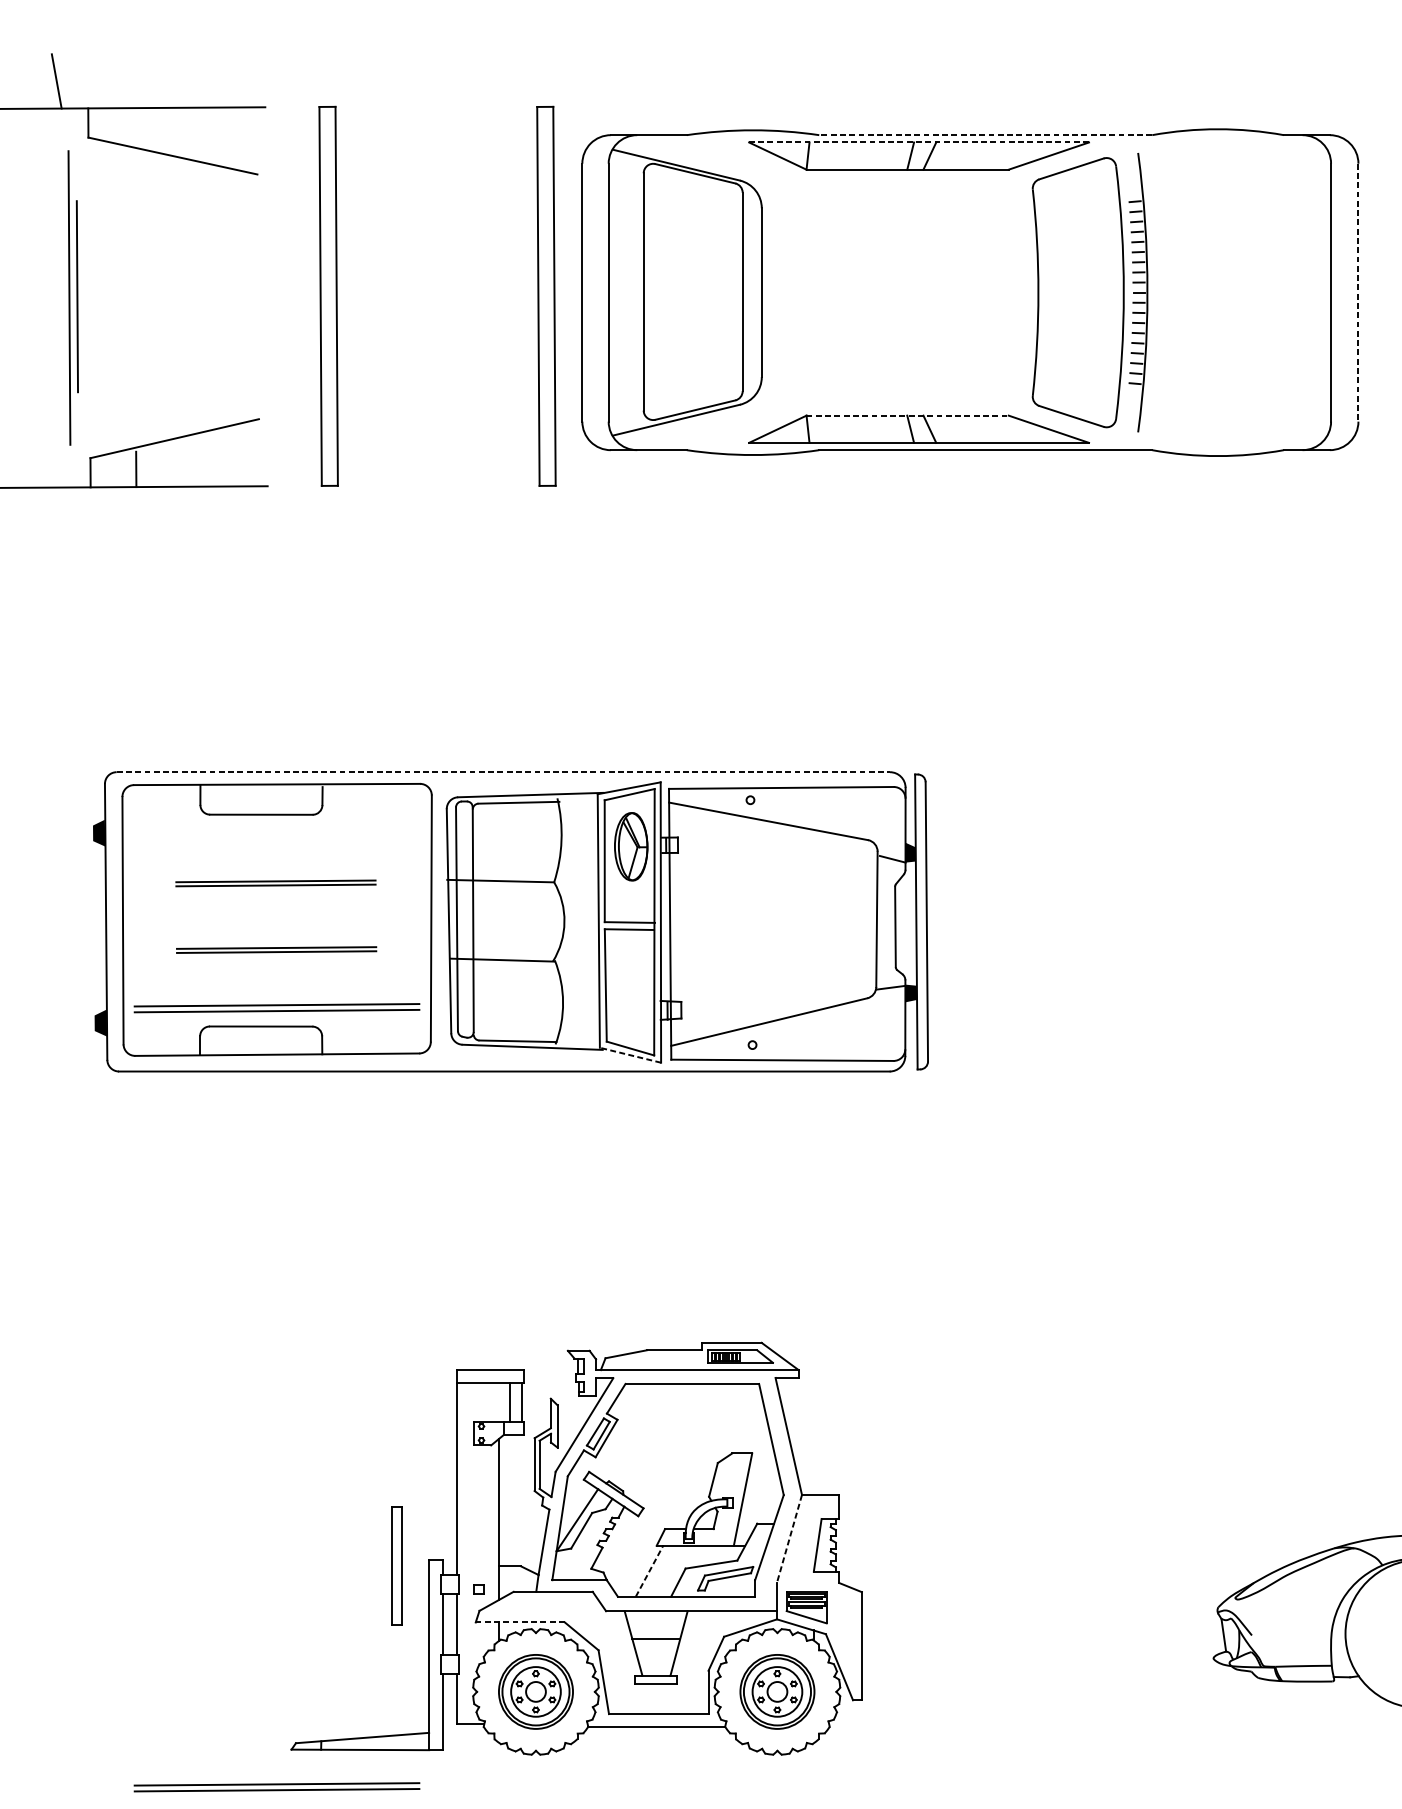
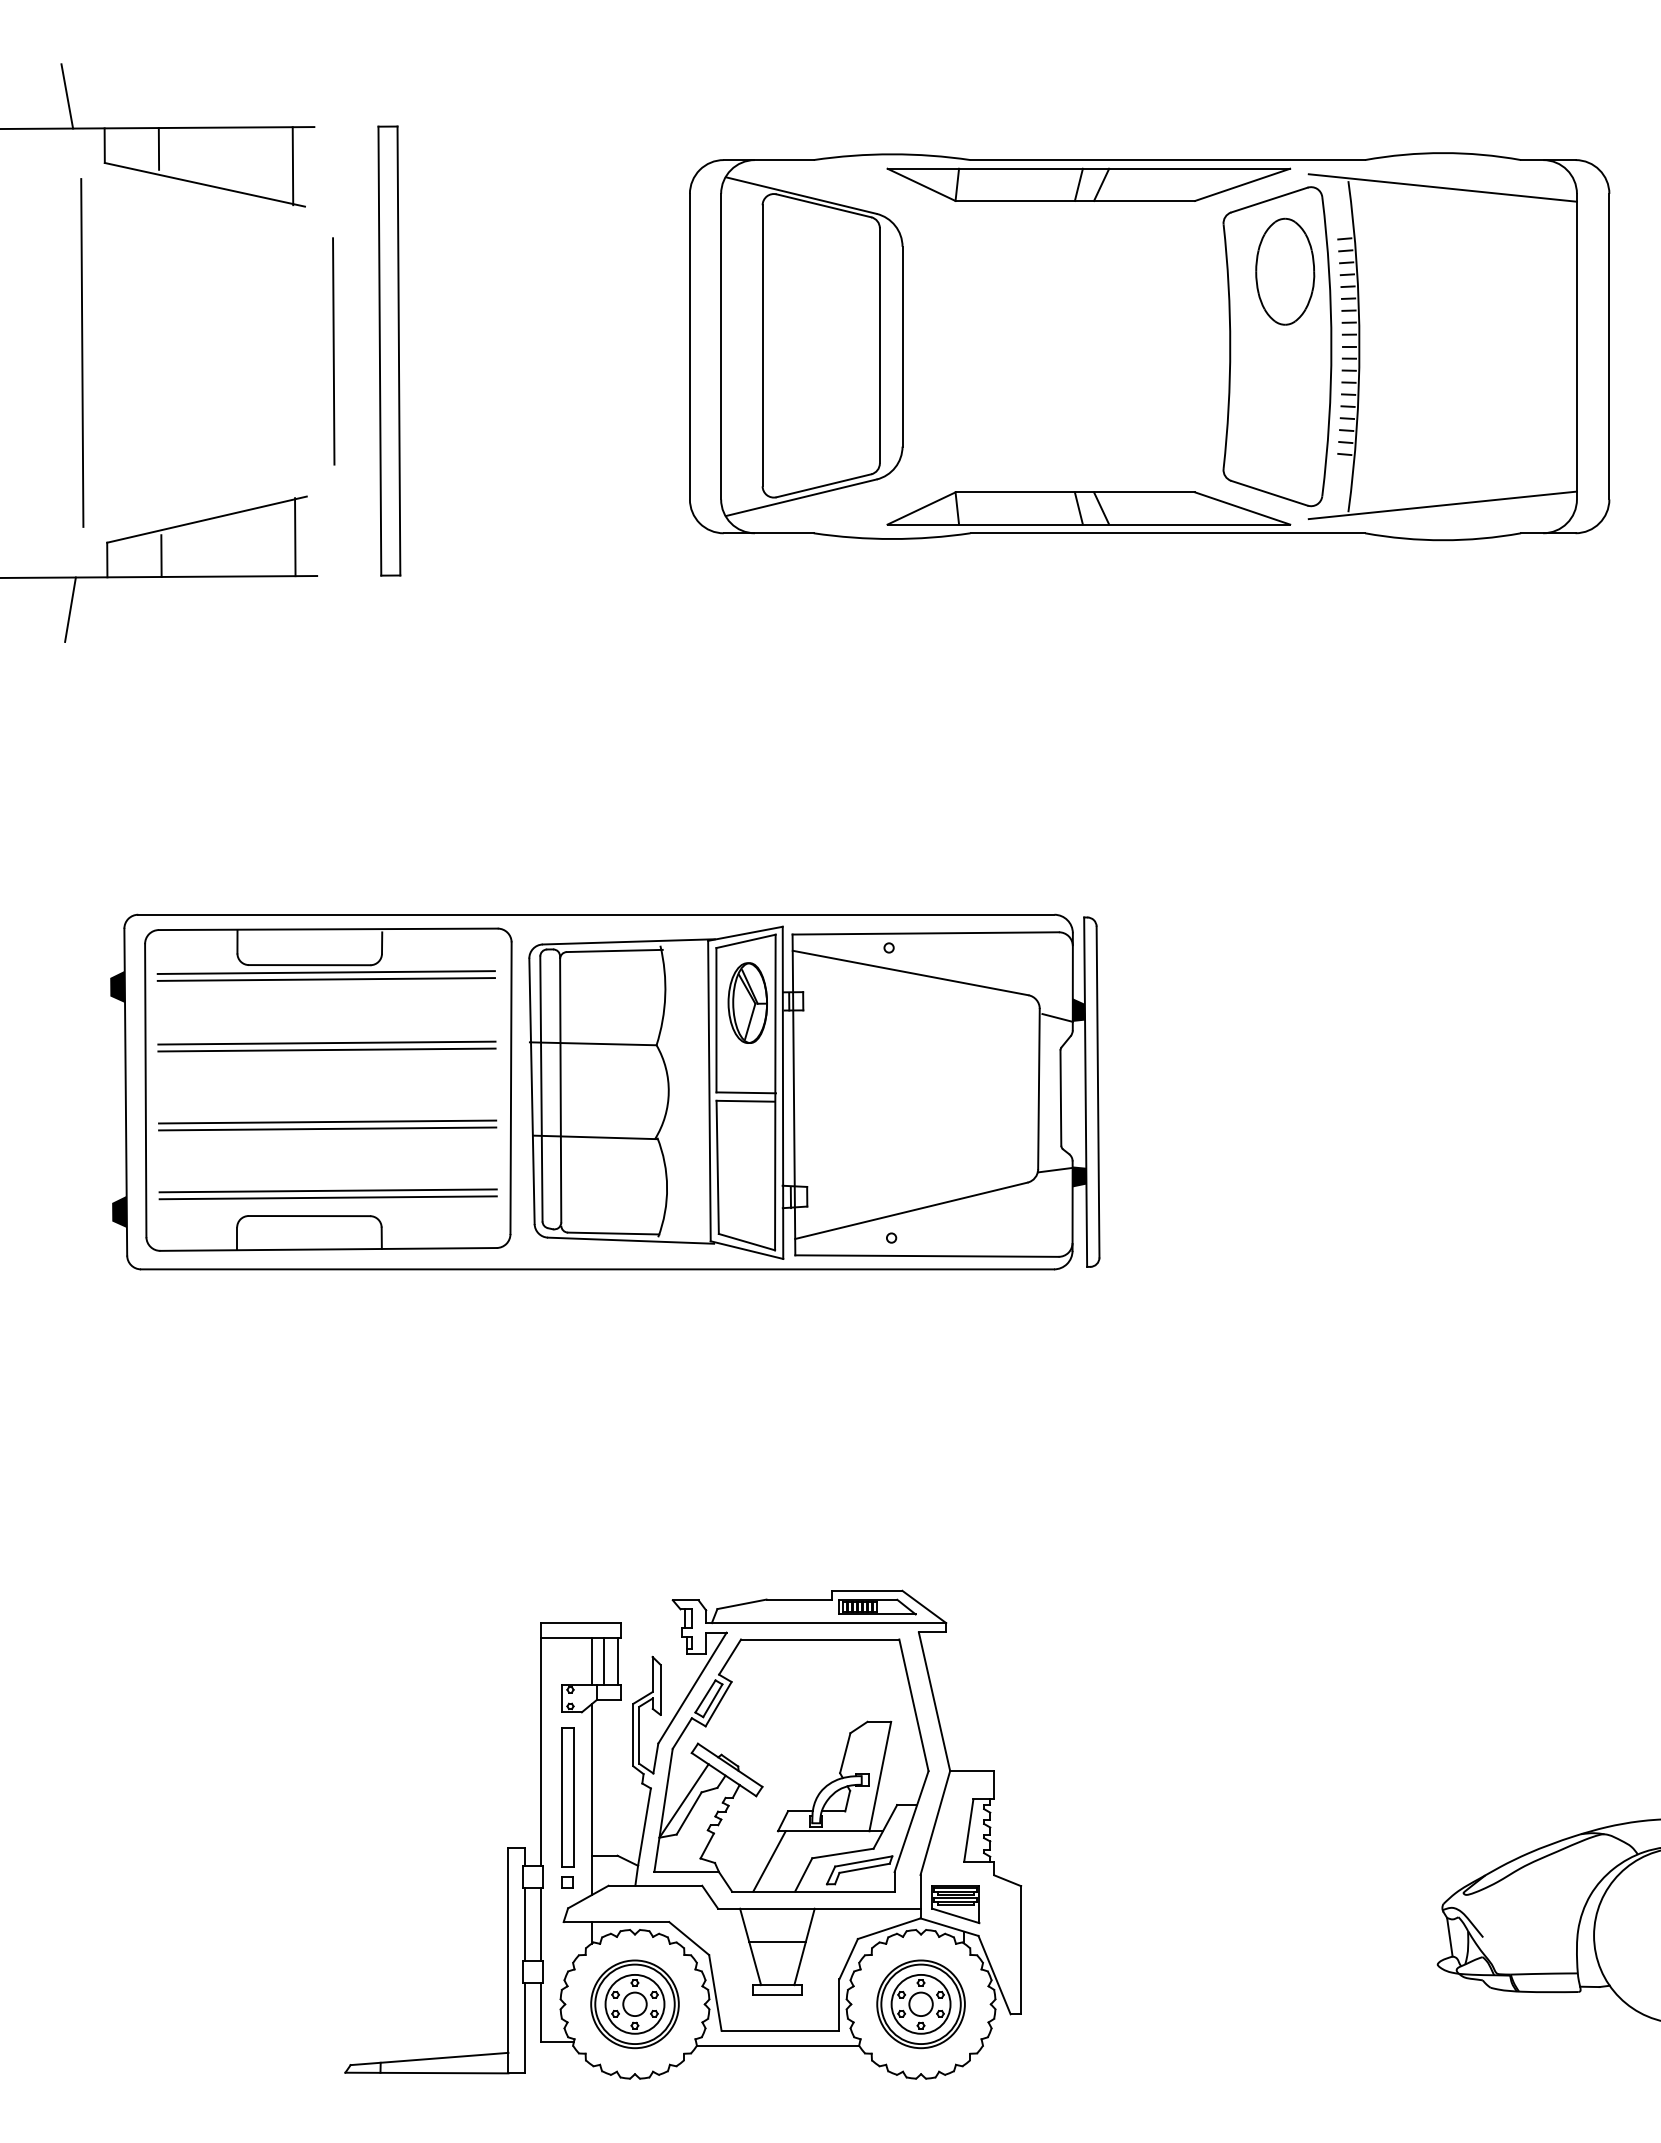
line: (133, 125) -> (158, 148), added
line: (985, 135) -> (1167, 160), dashed -> solid
line: (246, 140) -> (292, 166), added
line: (918, 142) -> (1088, 168), dashed -> solid
line: (1217, 158) -> (1442, 187), added
part: (1085, 229) -> (1285, 271), added
line: (1358, 292) -> (1609, 346), dashed -> solid
part: (546, 295) -> (647, 350), removed
line: (77, 296) -> (333, 351), moved
line: (907, 415) -> (1075, 492), dashed -> solid
line: (1217, 426) -> (1442, 505), added
line: (249, 453) -> (295, 537), added
line: (59, 514) -> (70, 609), added
line: (503, 771) -> (596, 914), dashed -> solid
line: (274, 820) -> (325, 972), added
line: (274, 826) -> (325, 979), added
part: (275, 883) -> (326, 1046), size x1.43
part: (276, 950) -> (327, 1125), size x1.43
line: (630, 1055) -> (746, 1250), dashed -> solid
line: (499, 1402) -> (591, 1661), added
line: (789, 1539) -> (935, 1823), dashed -> solid
part: (396, 1565) -> (567, 1797), moved
line: (649, 1571) -> (769, 1861), dashed -> solid
line: (520, 1622) -> (616, 1922), dashed -> solid
part: (276, 1787) -> (327, 2117), removed

